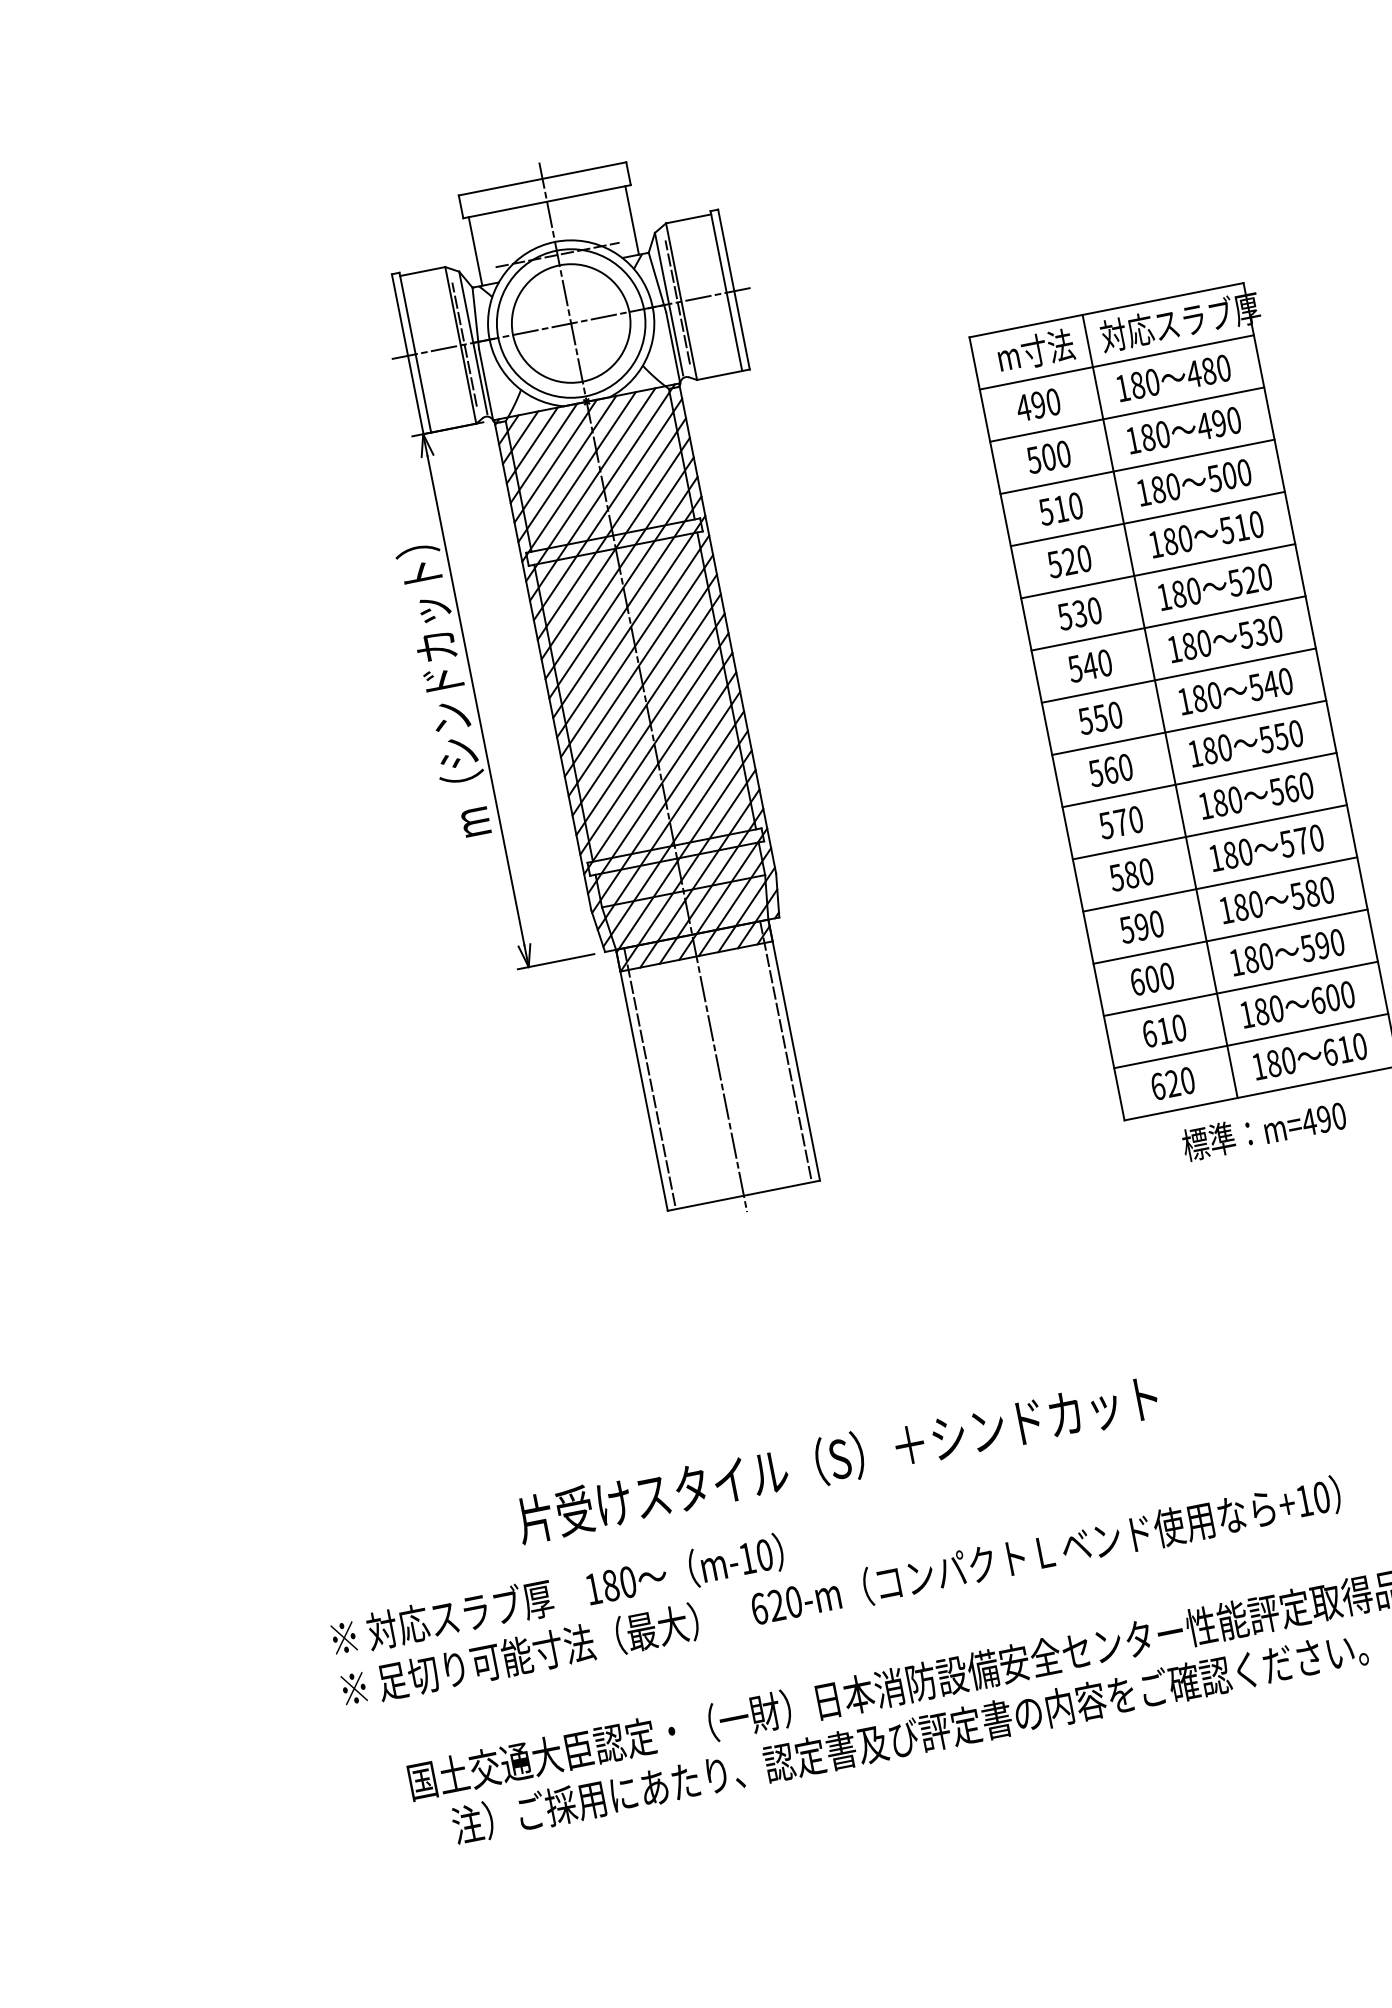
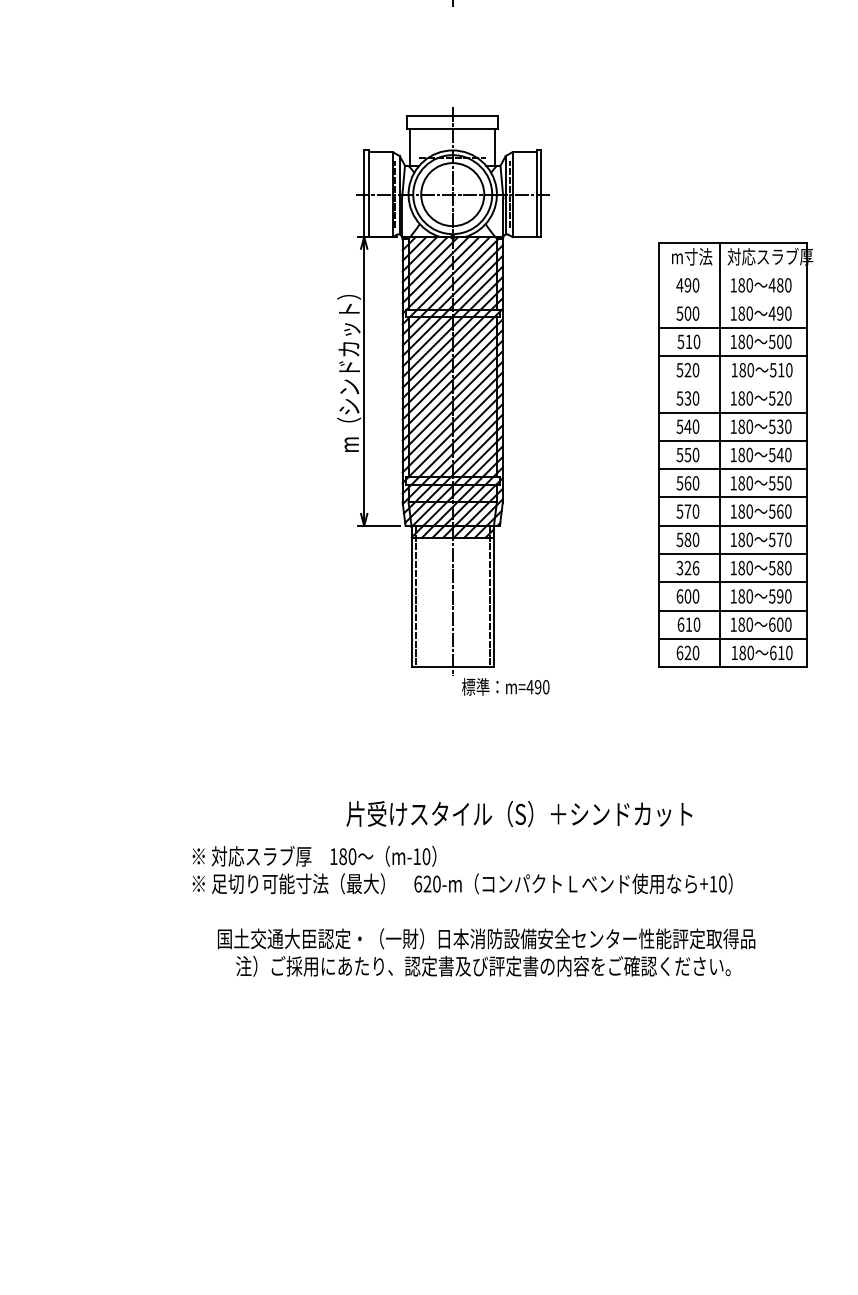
line: (1115, 363) -> (732, 271), removed
line: (1125, 414) -> (732, 299), removed
line: (1157, 571) -> (732, 384), removed
text: (1142, 925) -> (688, 567), 590 -> 326
text: (1263, 1129) -> (505, 686), moved
text: (837, 1459) -> (519, 814), moved

